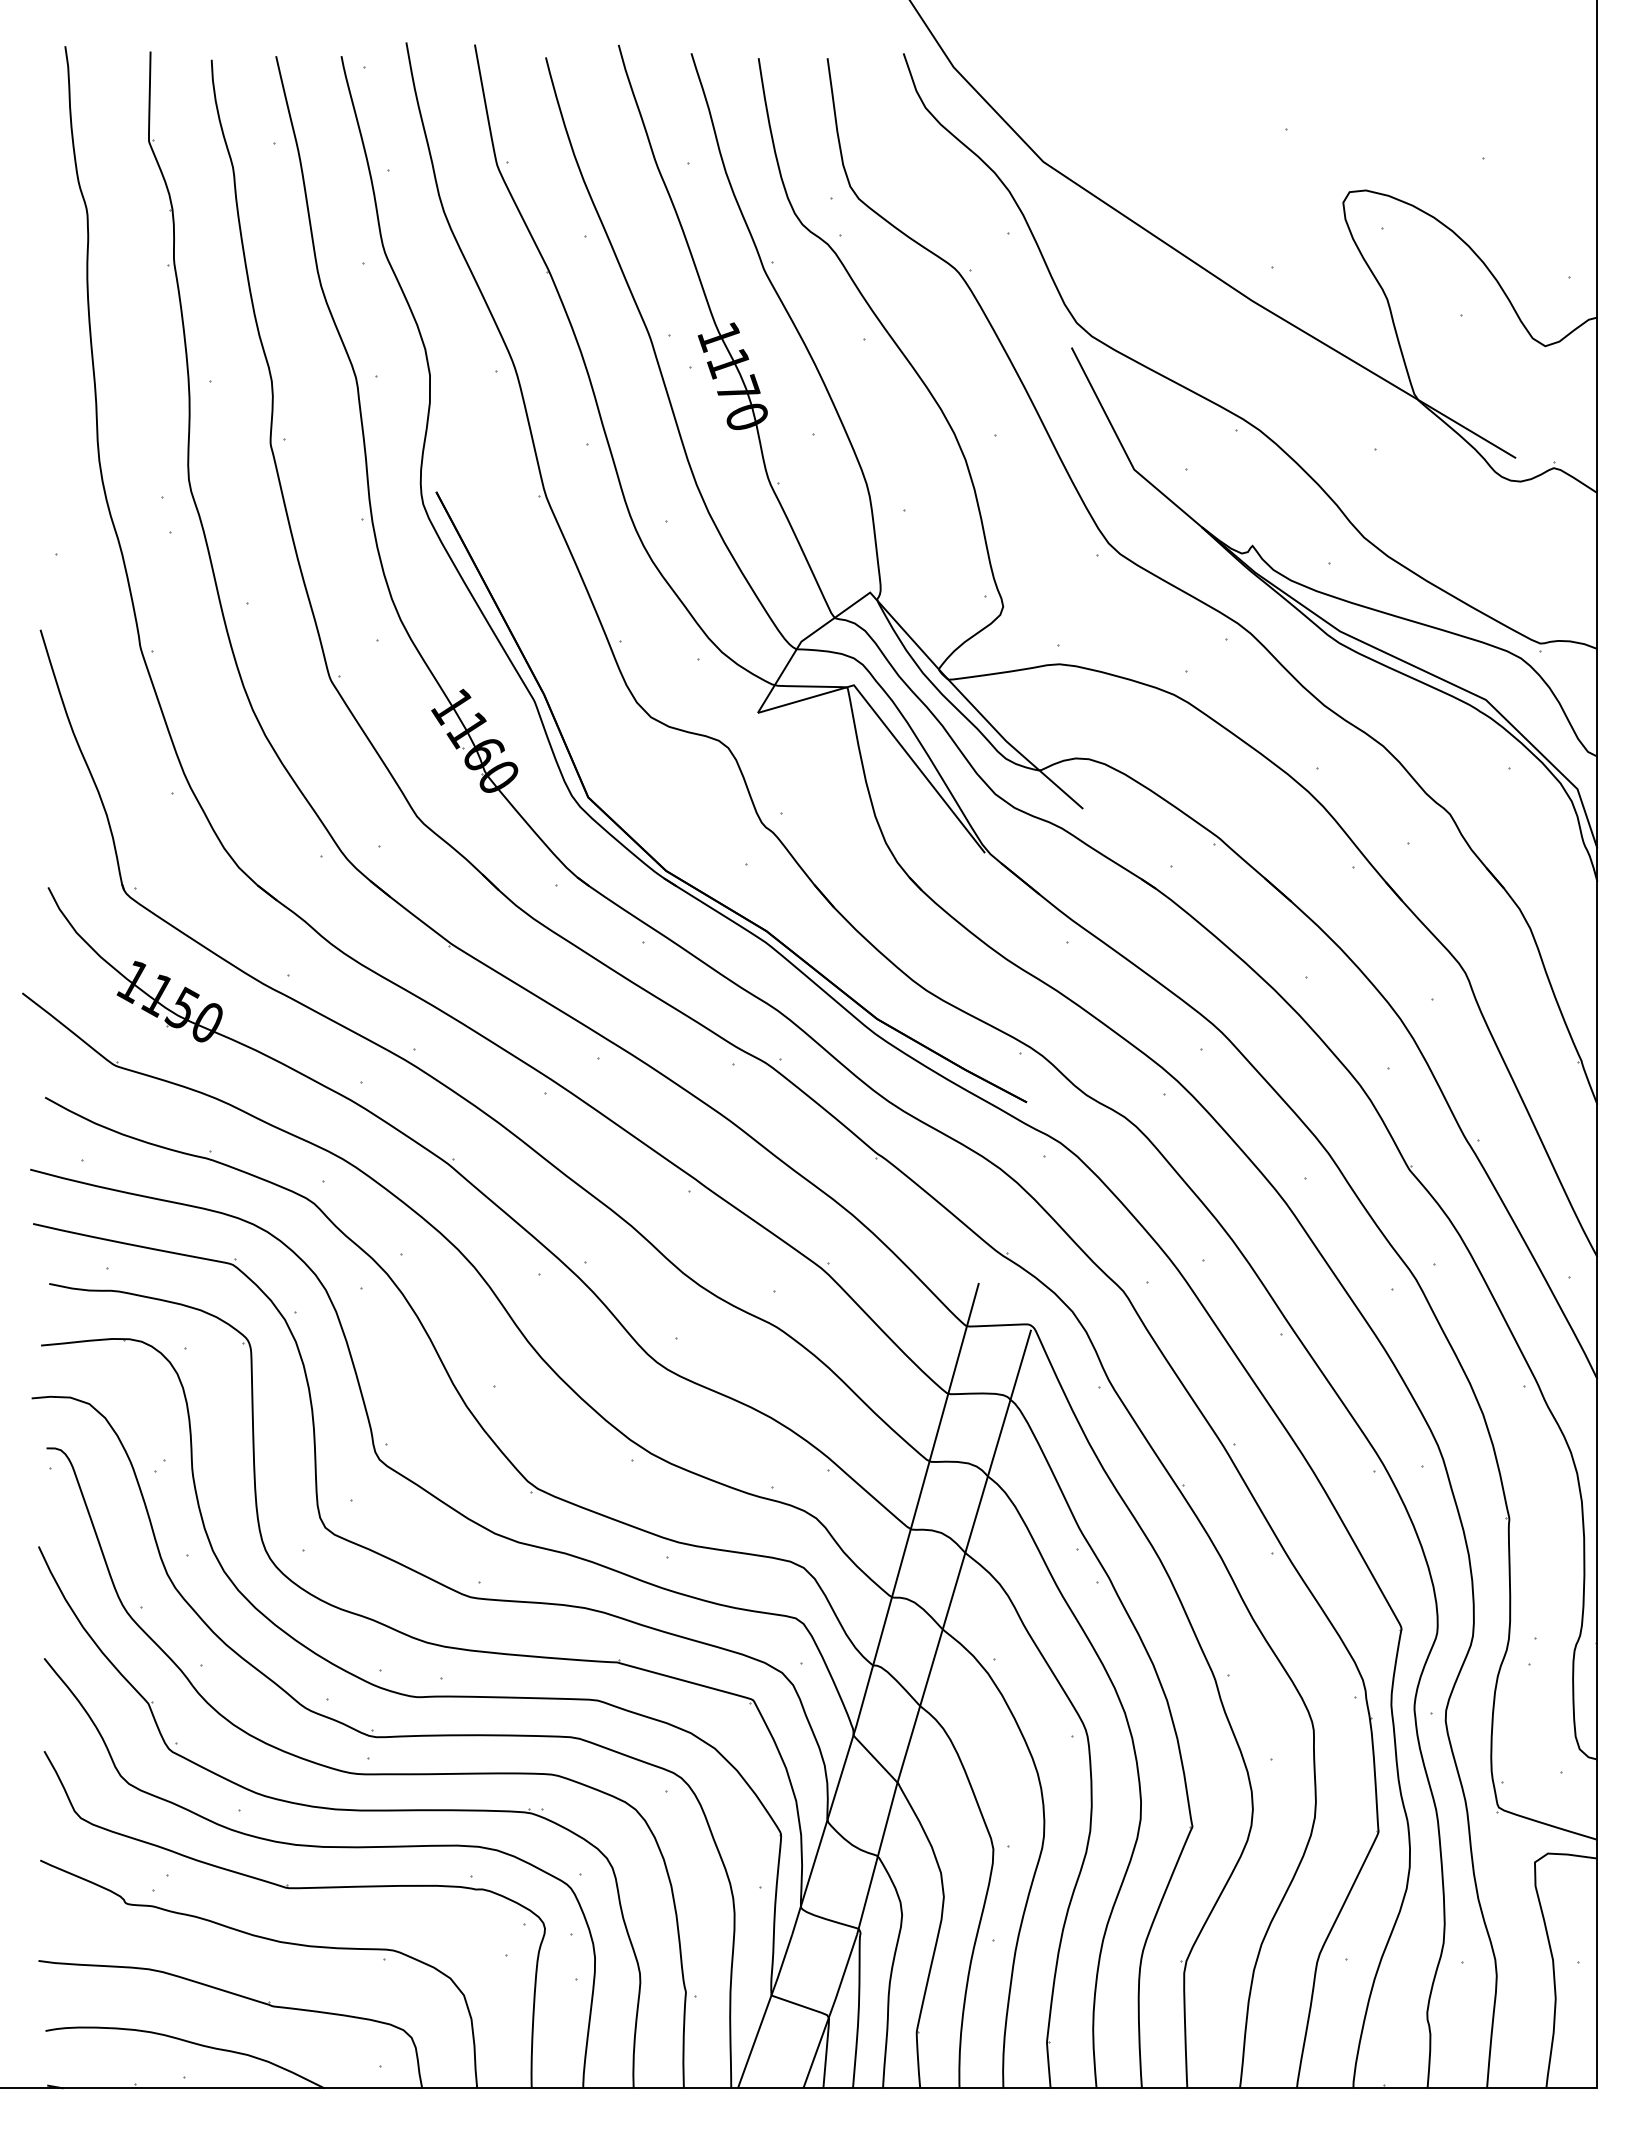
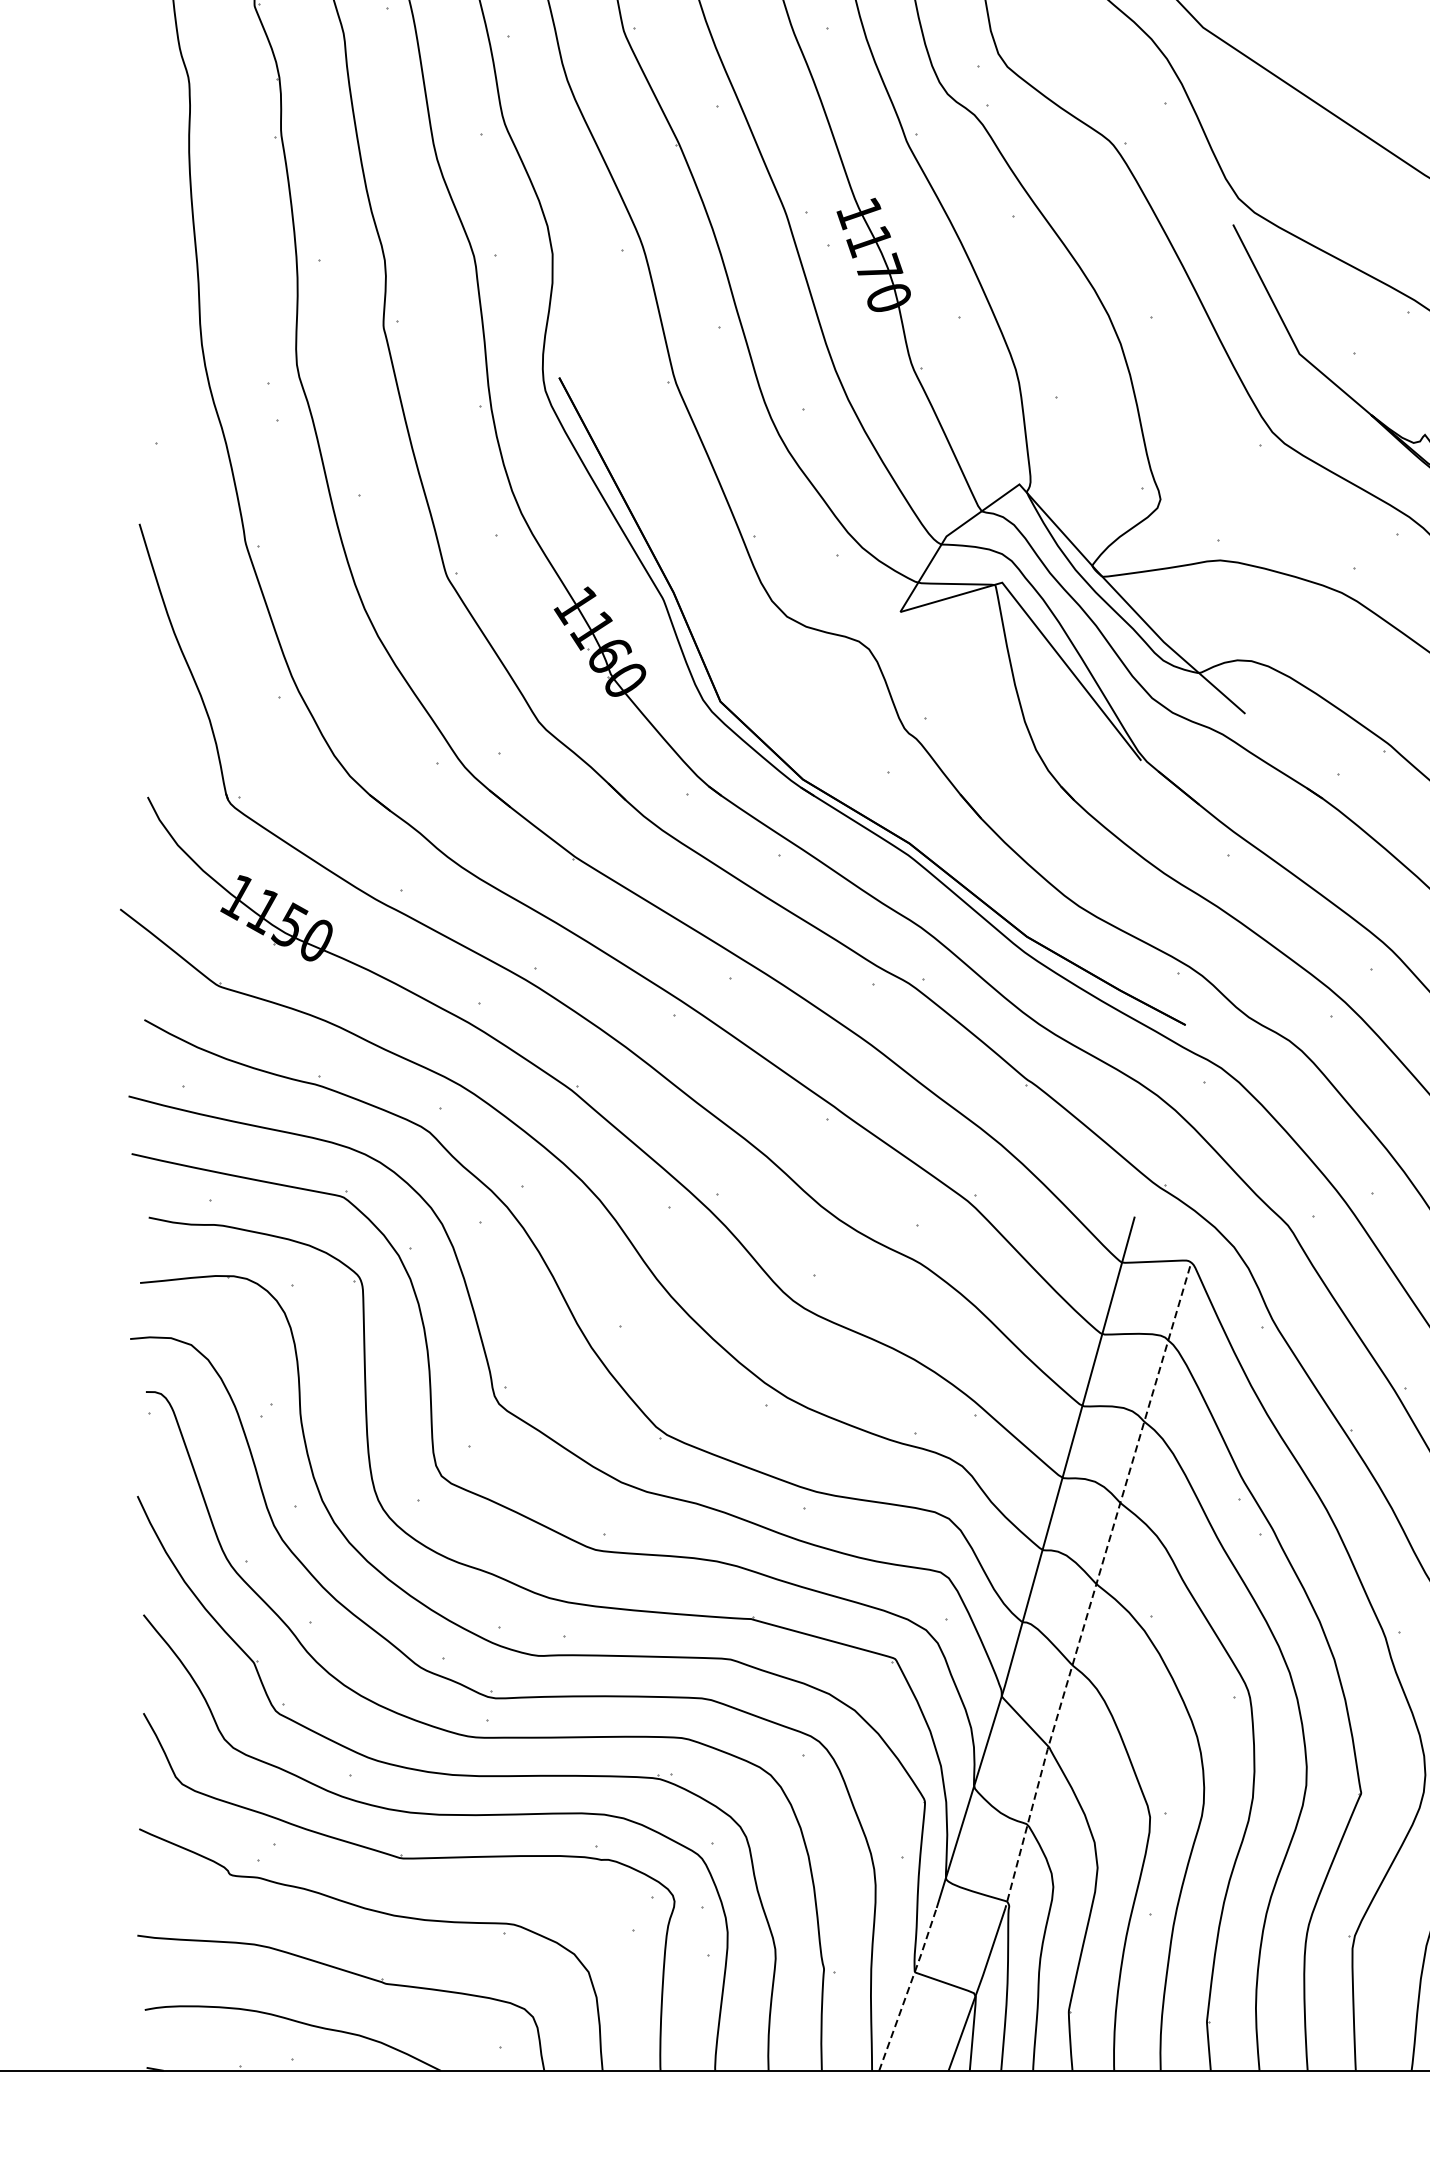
line: (941, 1632) -> (1095, 1587), solid -> dashed
line: (765, 2010) -> (908, 1988), solid -> dashed

